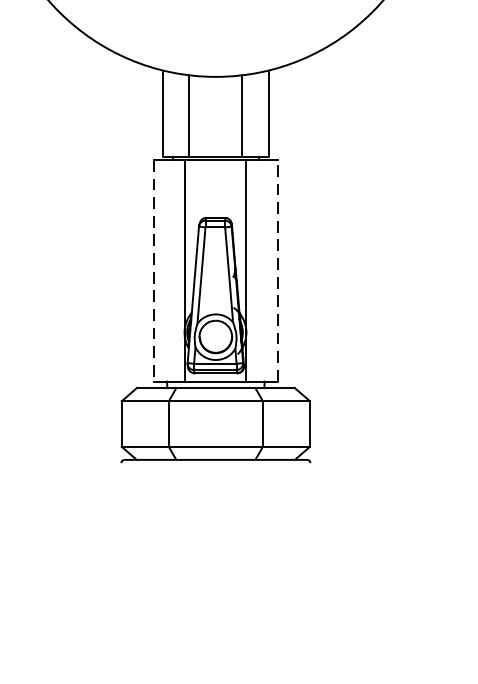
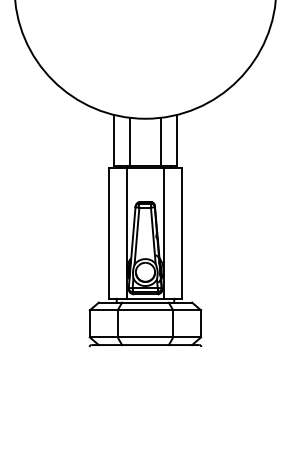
line: (278, 269) -> (182, 232), dashed -> solid
line: (153, 271) -> (108, 233), dashed -> solid

